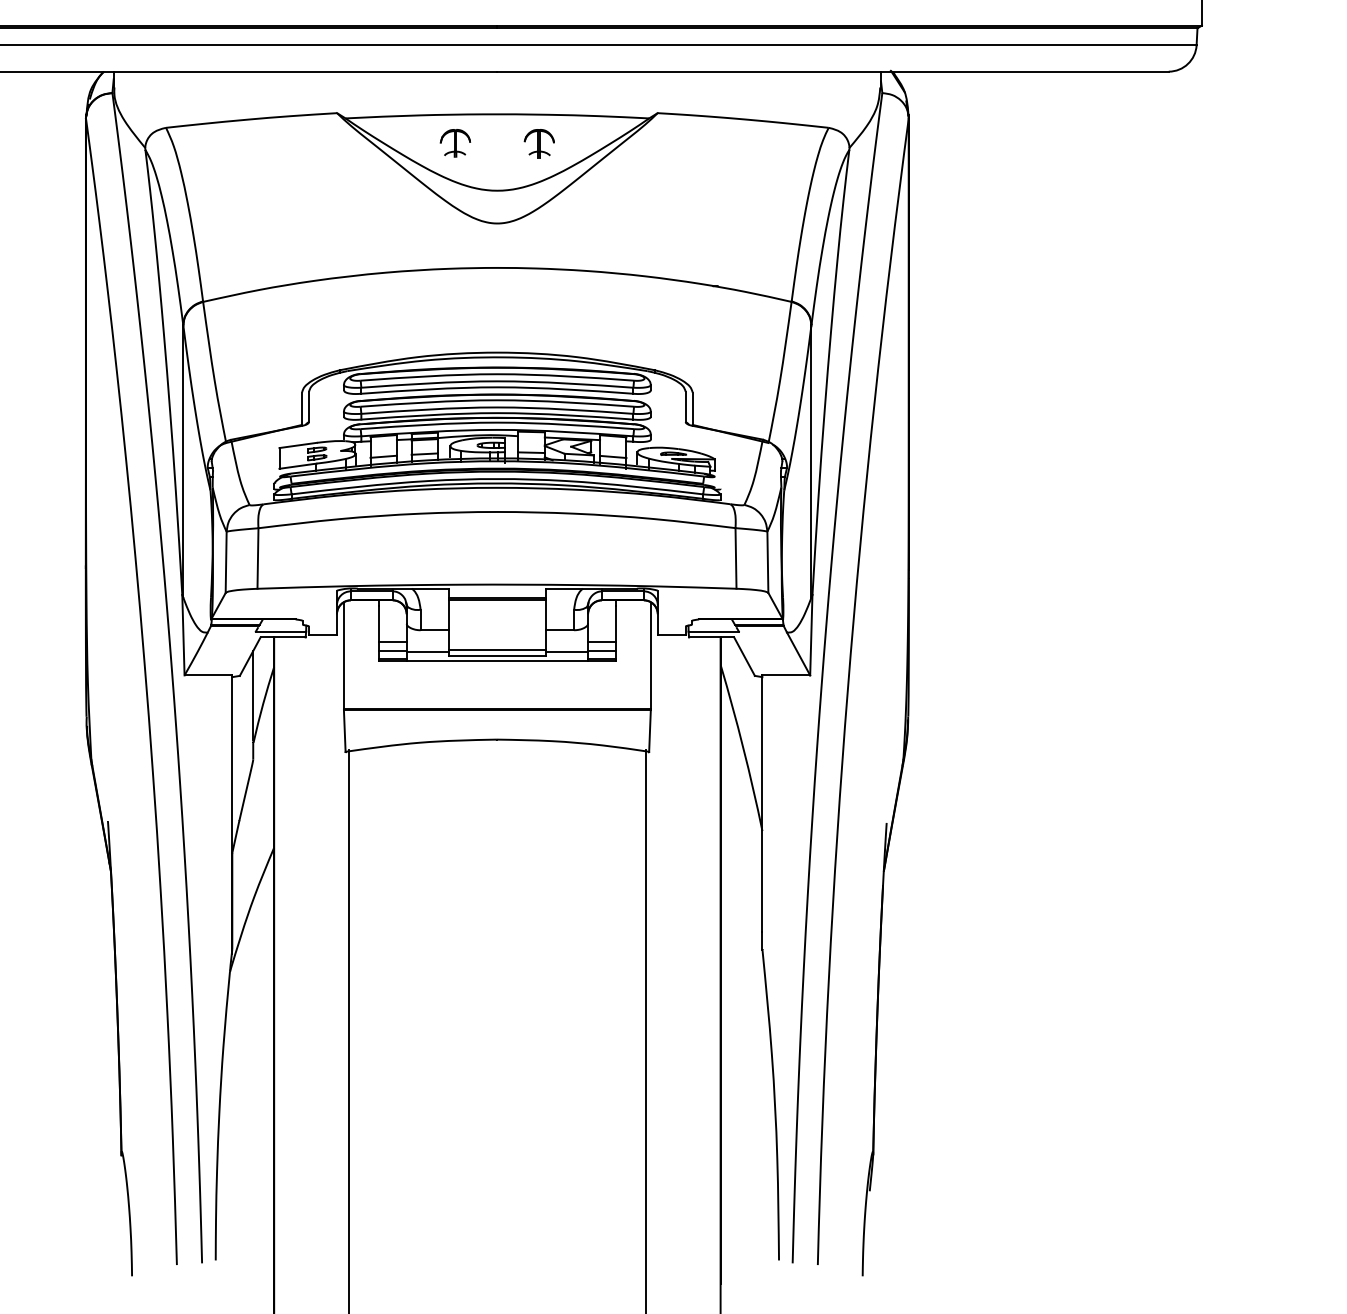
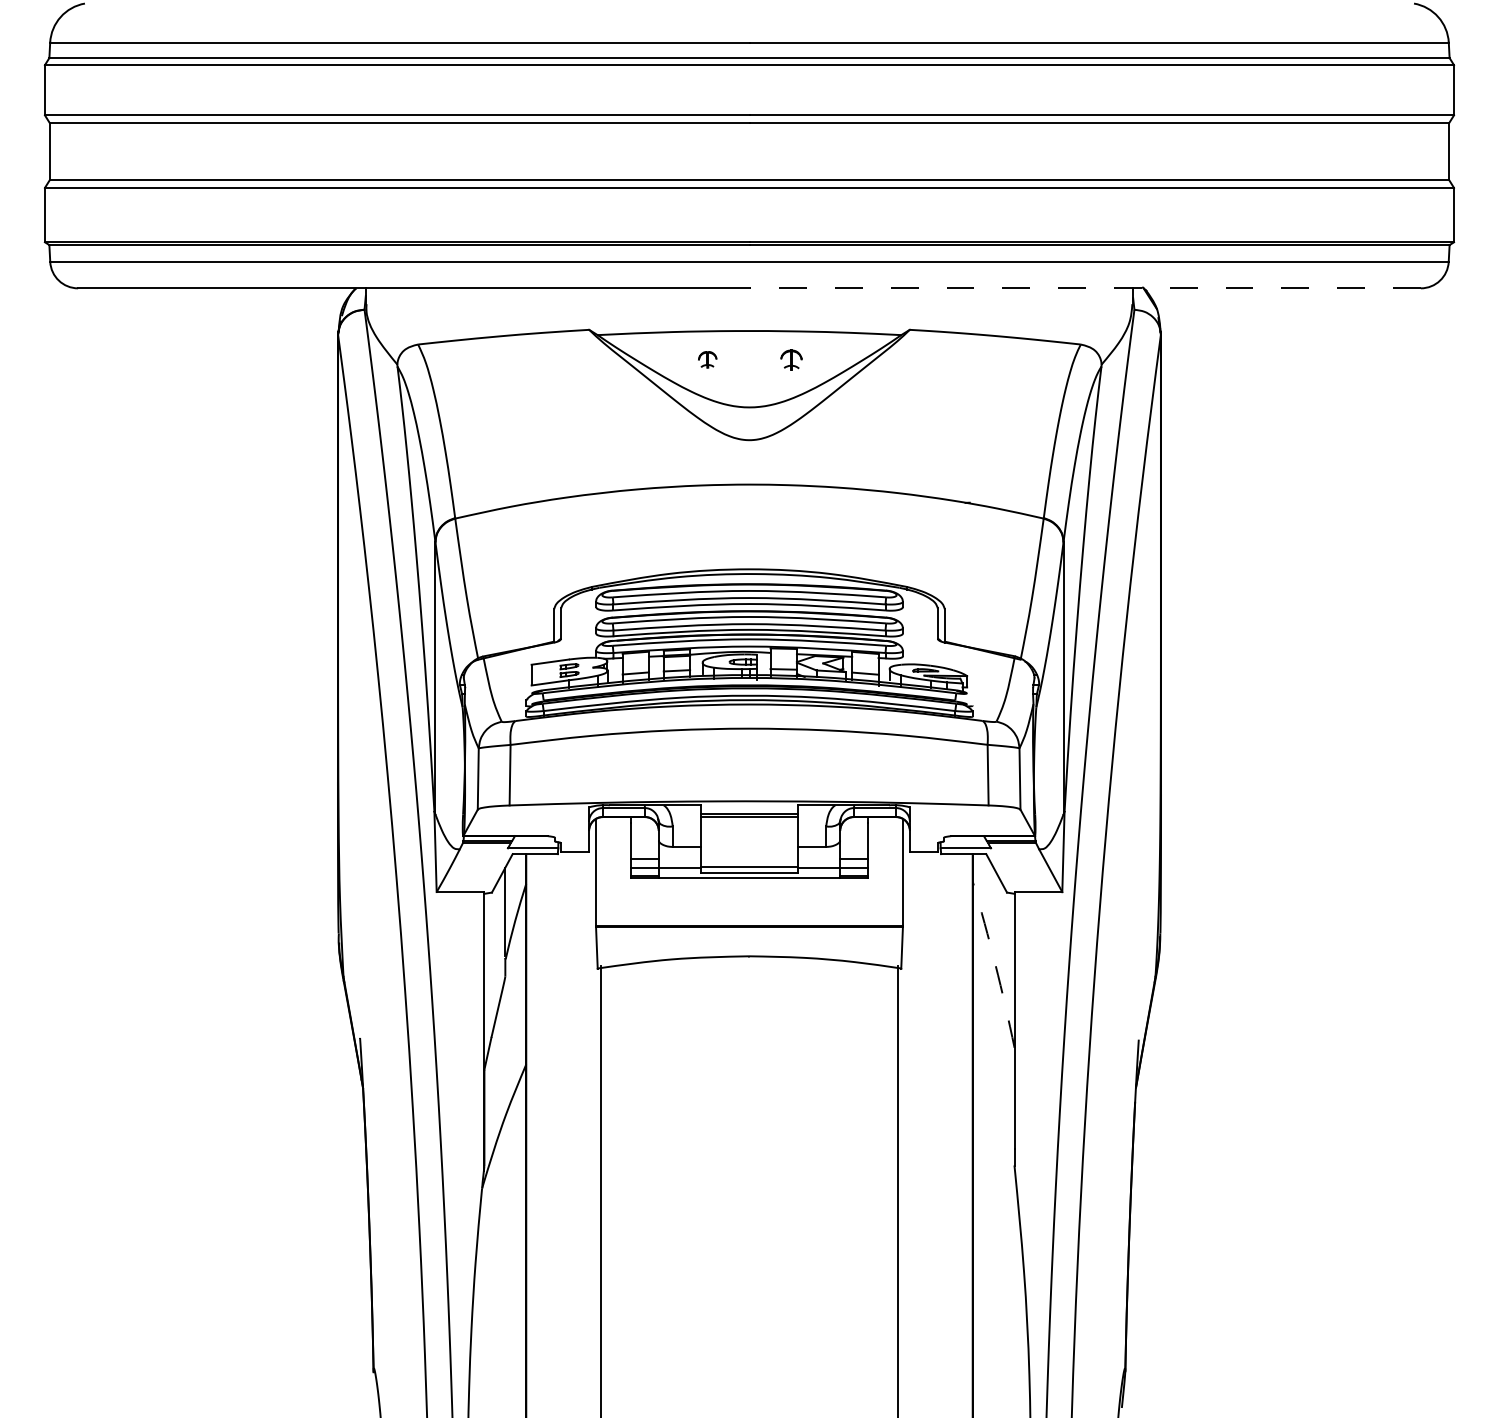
line: (833, 71) -> (1085, 288), solid -> dashed
part: (455, 142) -> (707, 359), size x0.6
part: (539, 142) -> (791, 359), size x0.7
arc: (743, 747) -> (995, 964), solid -> dashed

